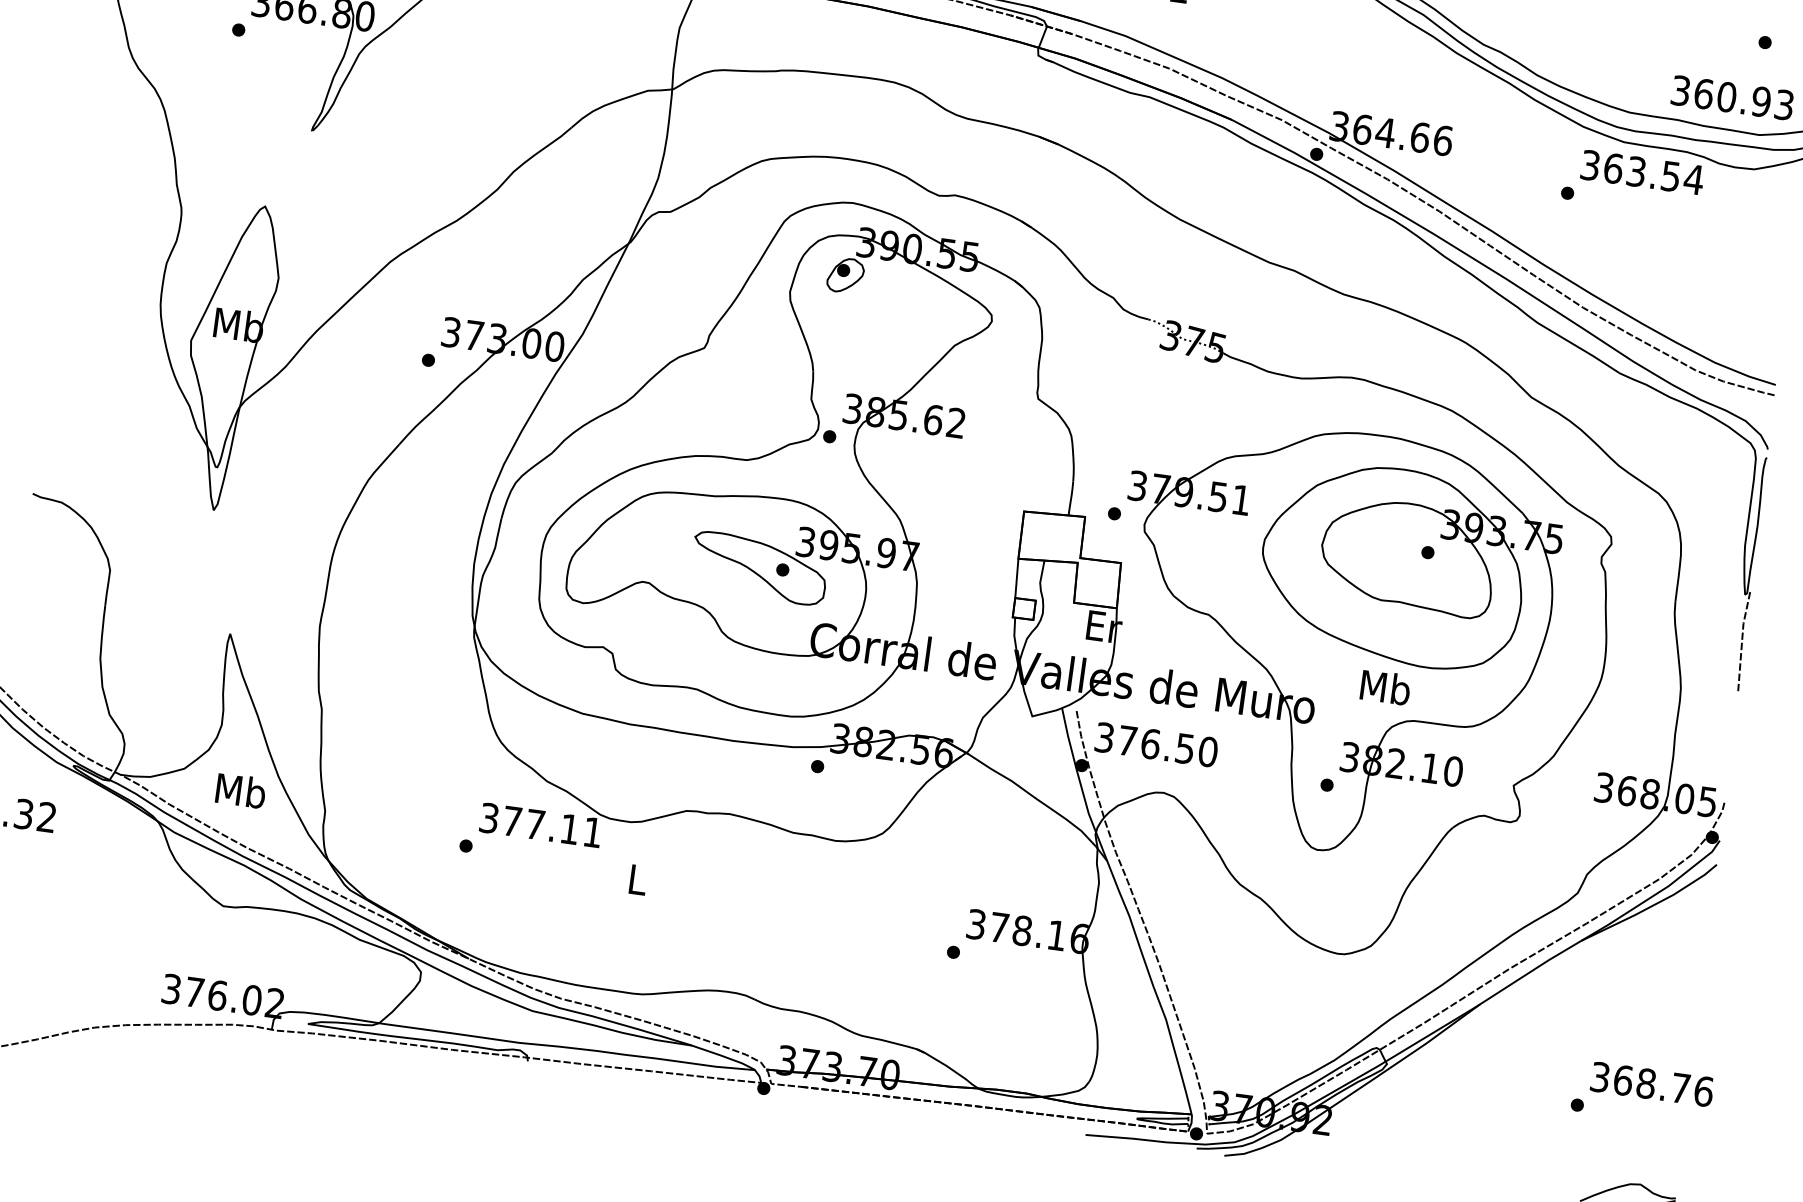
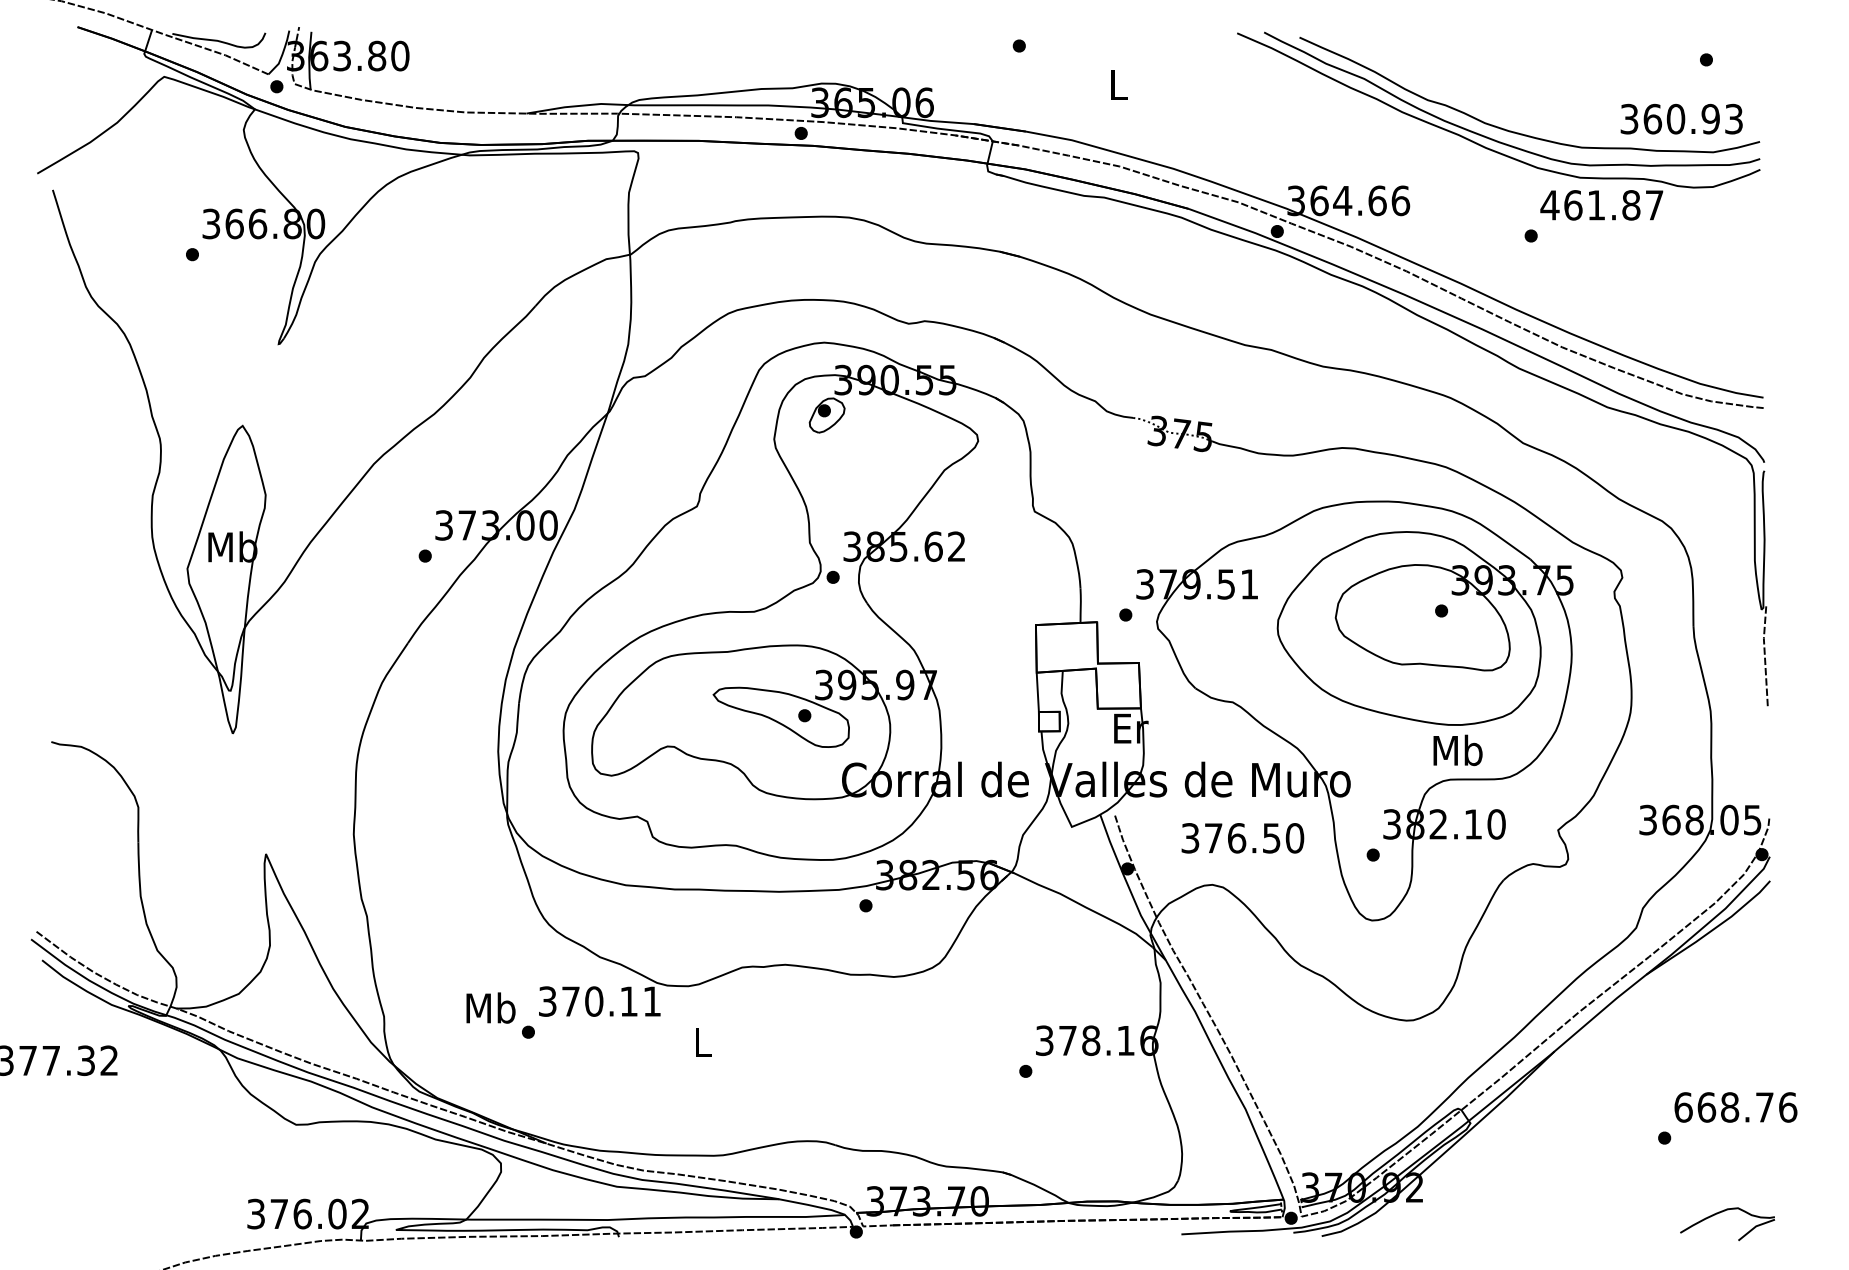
text: (1642, 172) -> (1602, 205), 363.54 -> 461.87
text: (1385, 687) -> (1457, 750), moved
text: (1156, 745) -> (1242, 838), moved
text: (240, 790) -> (490, 1007), moved
text: (535, 824) -> (594, 1001), 377.11 -> 370.11
text: (1600, 1077) -> (1683, 1107), 368.76 -> 668.76

